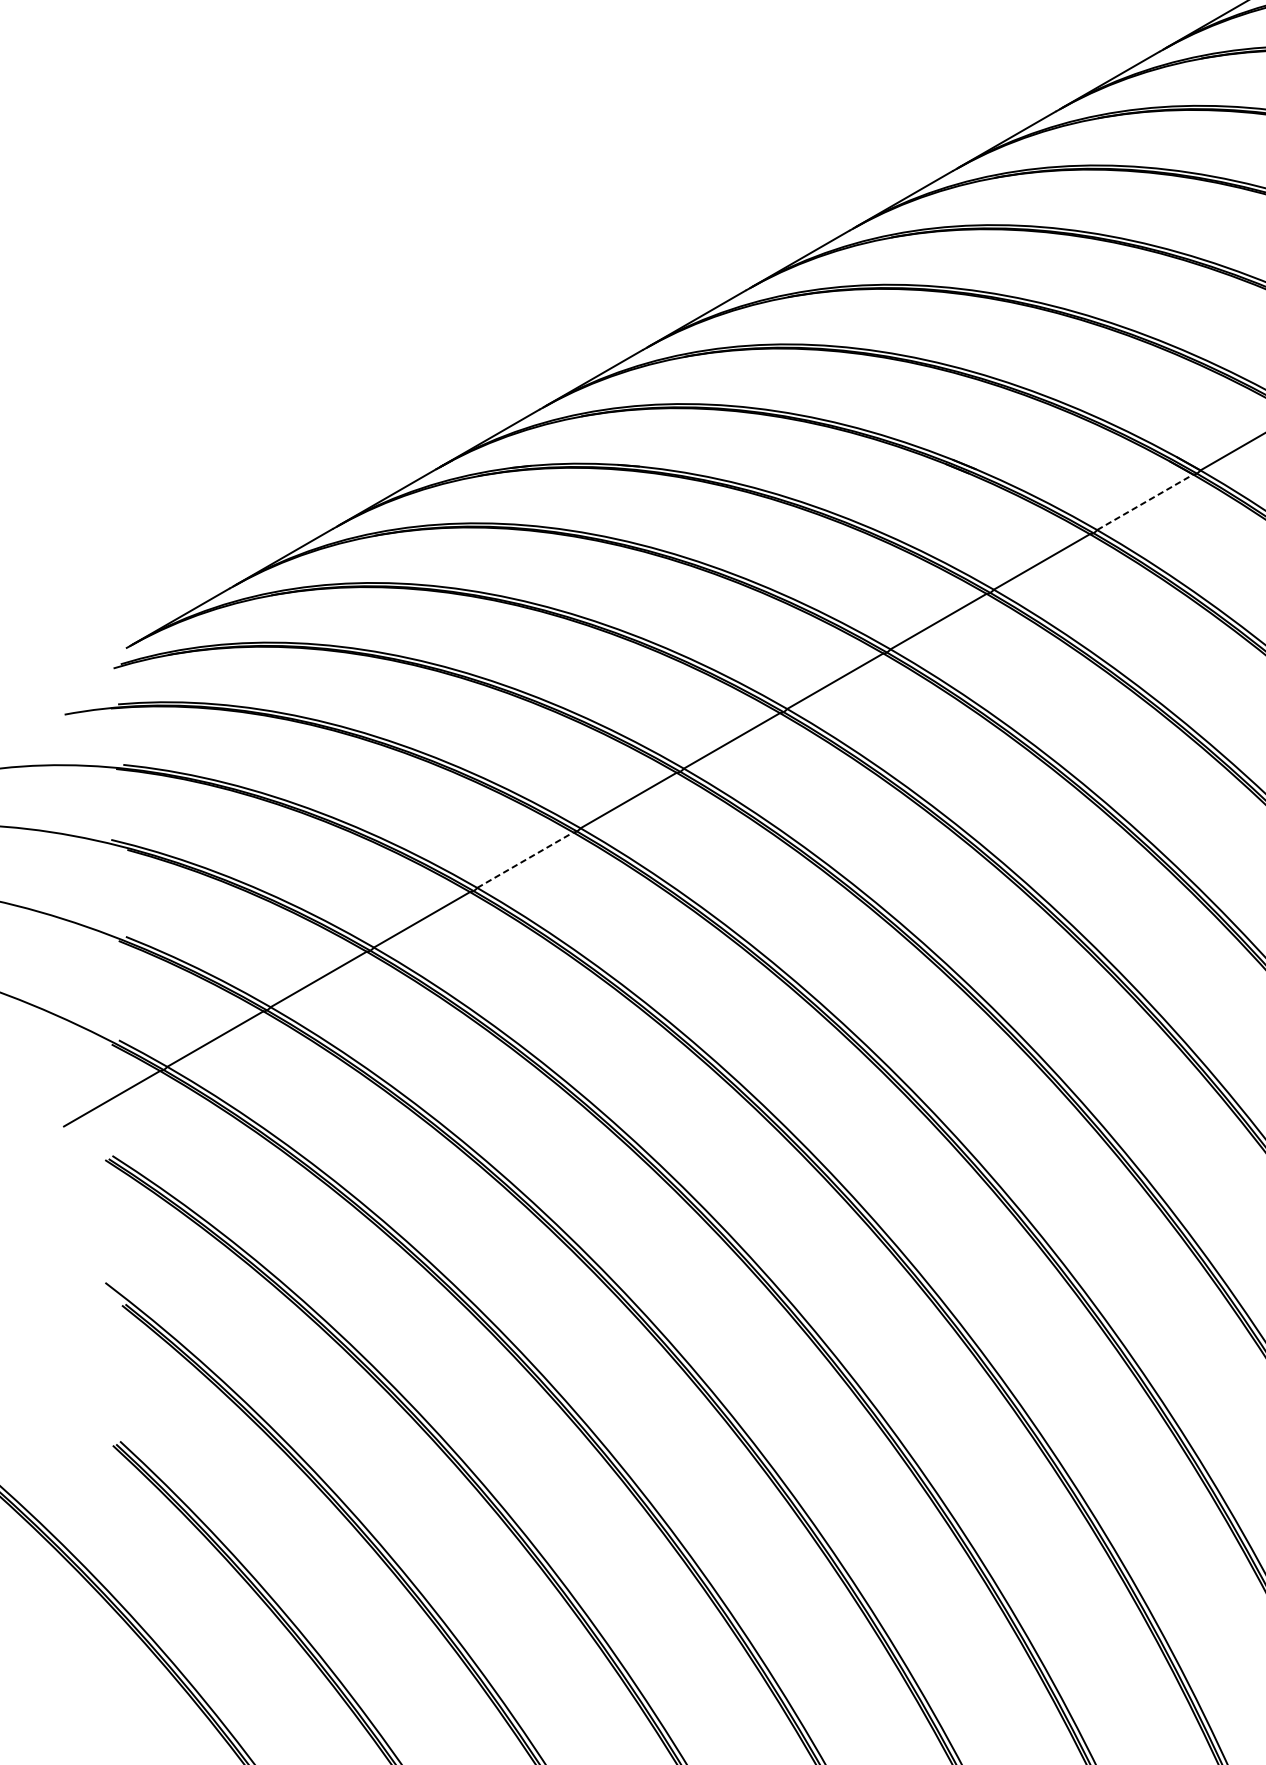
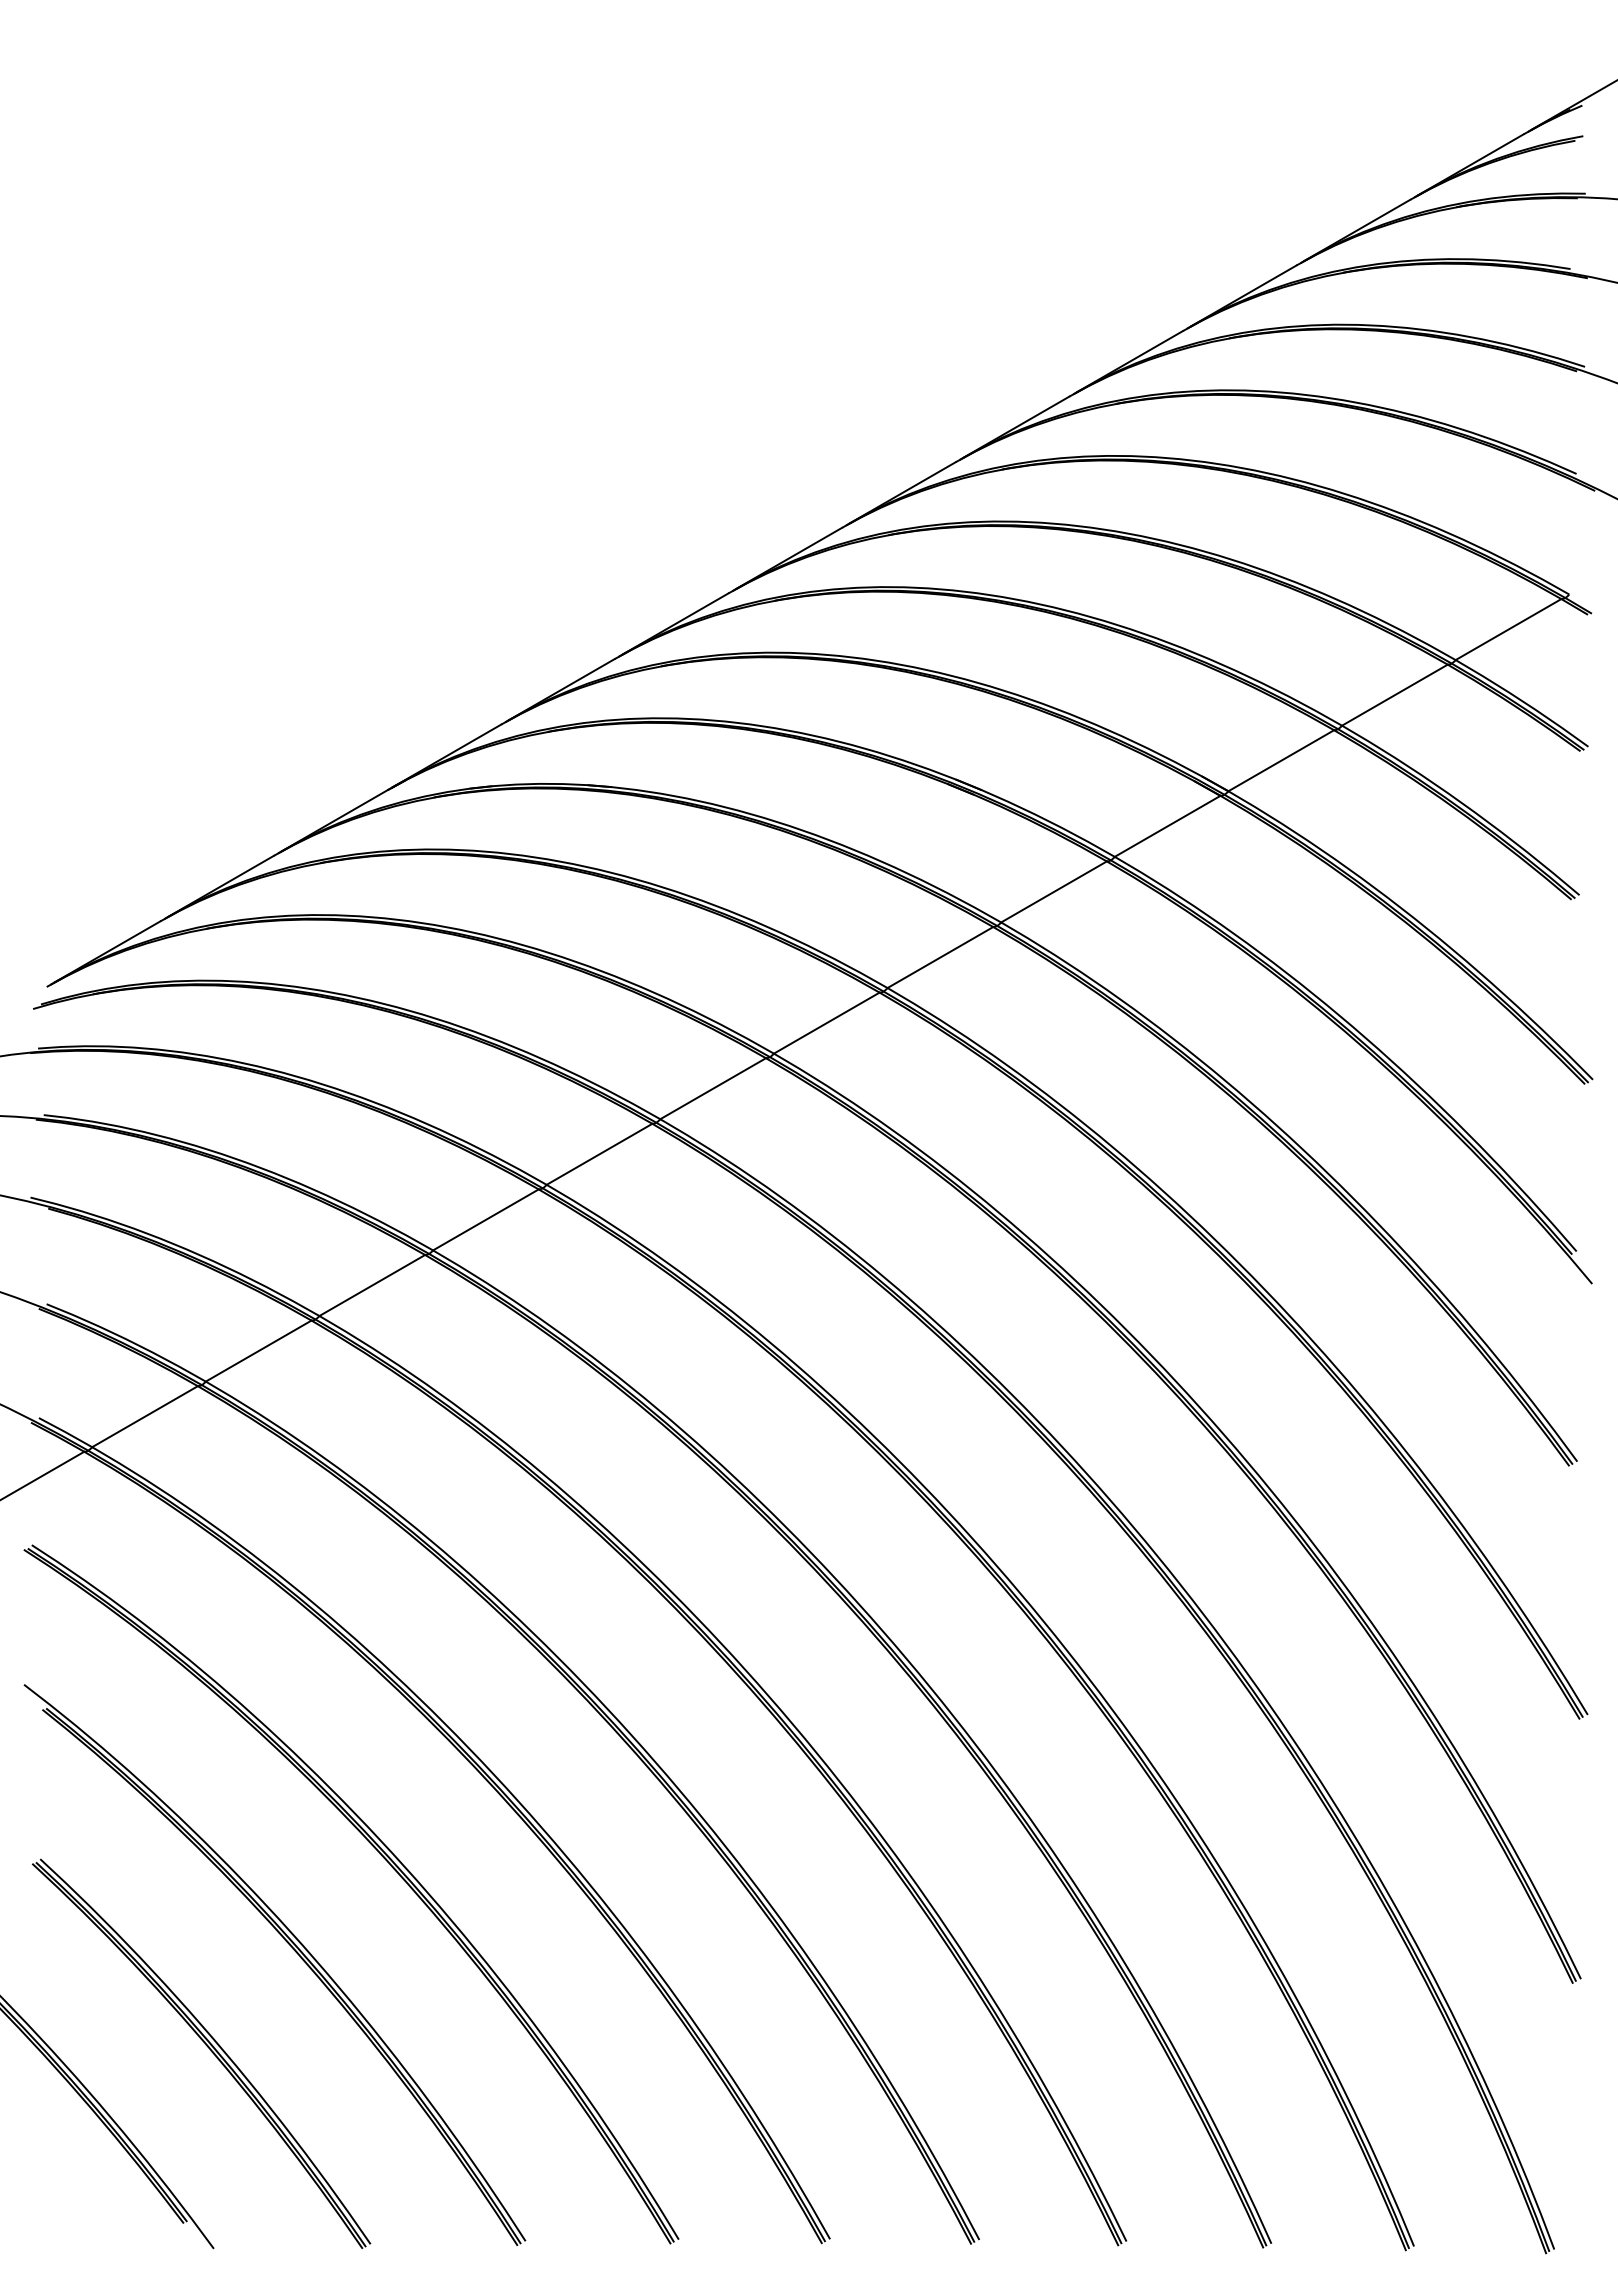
line: (1146, 502) -> (1168, 826), dashed -> solid
line: (525, 859) -> (486, 1219), dashed -> solid

